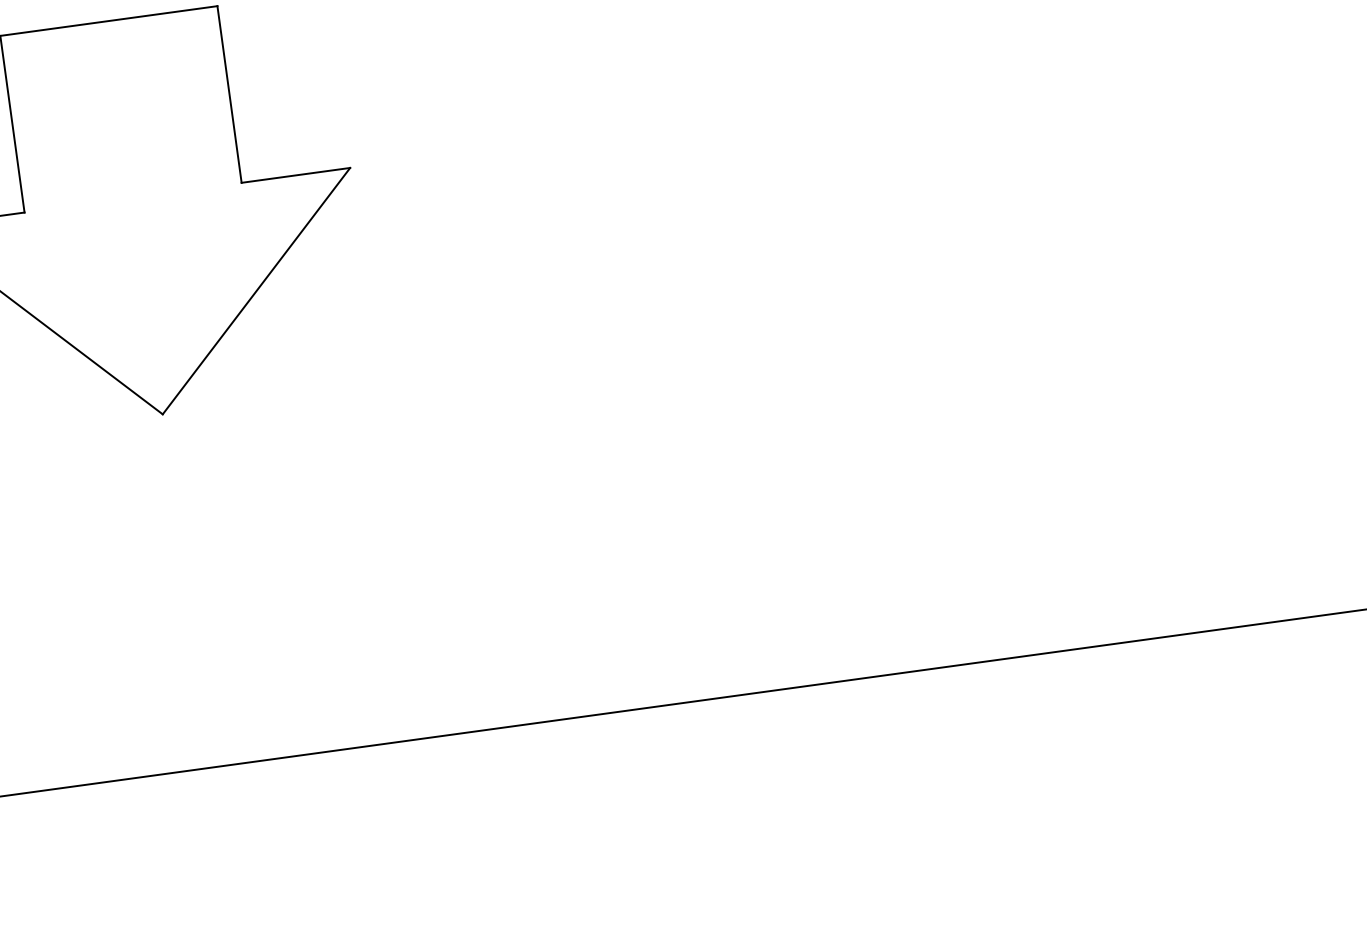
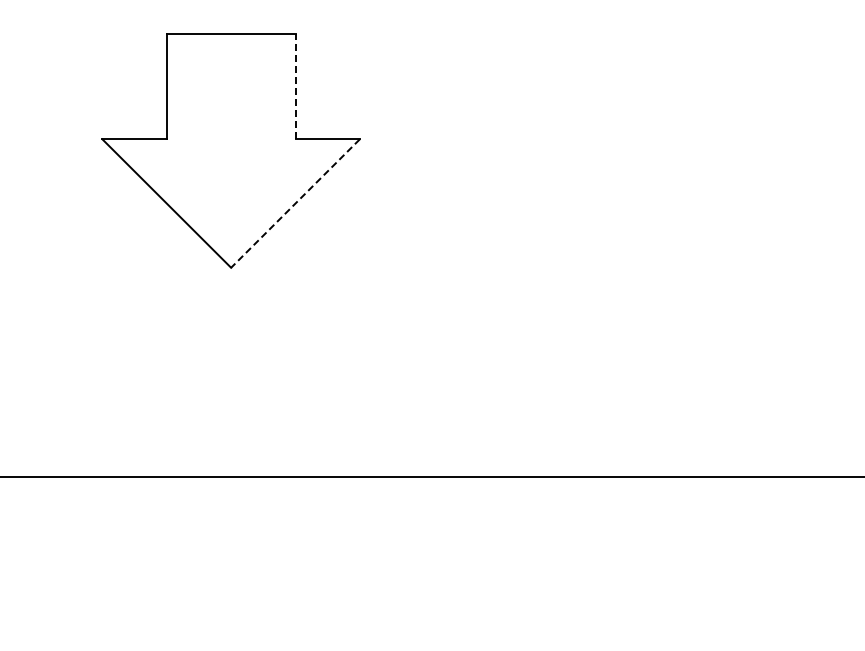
line: (229, 93) -> (295, 86), solid -> dashed
line: (256, 291) -> (295, 203), solid -> dashed

